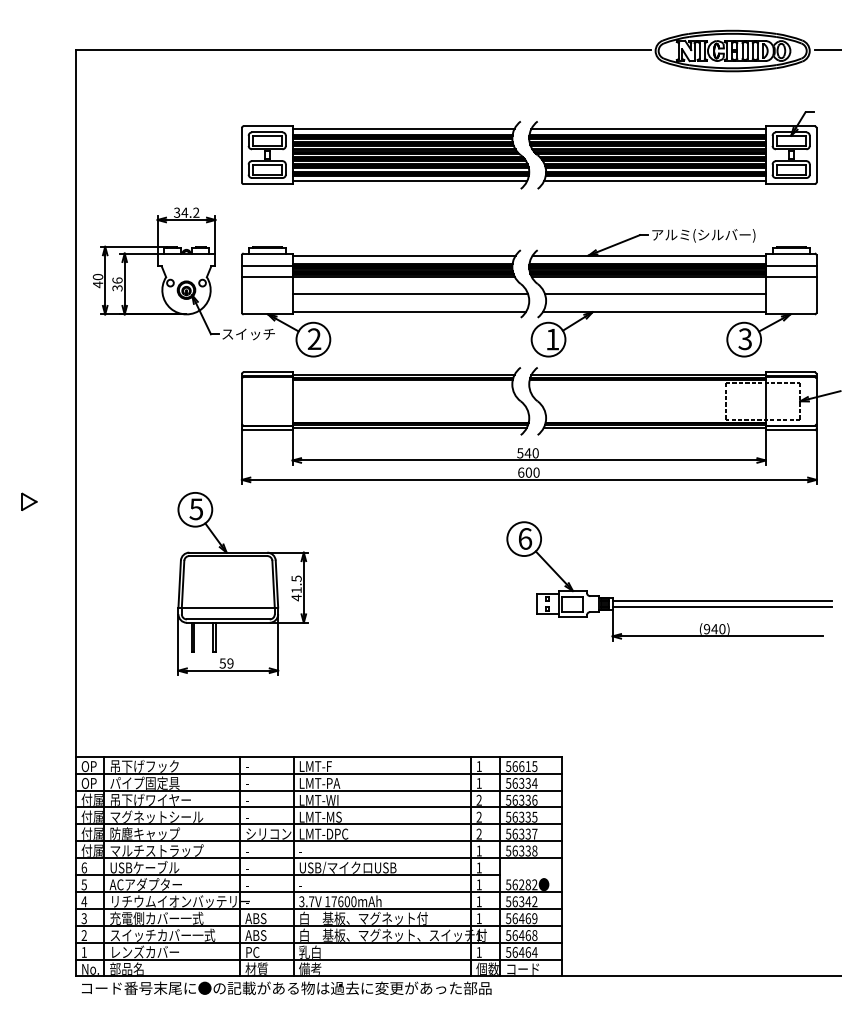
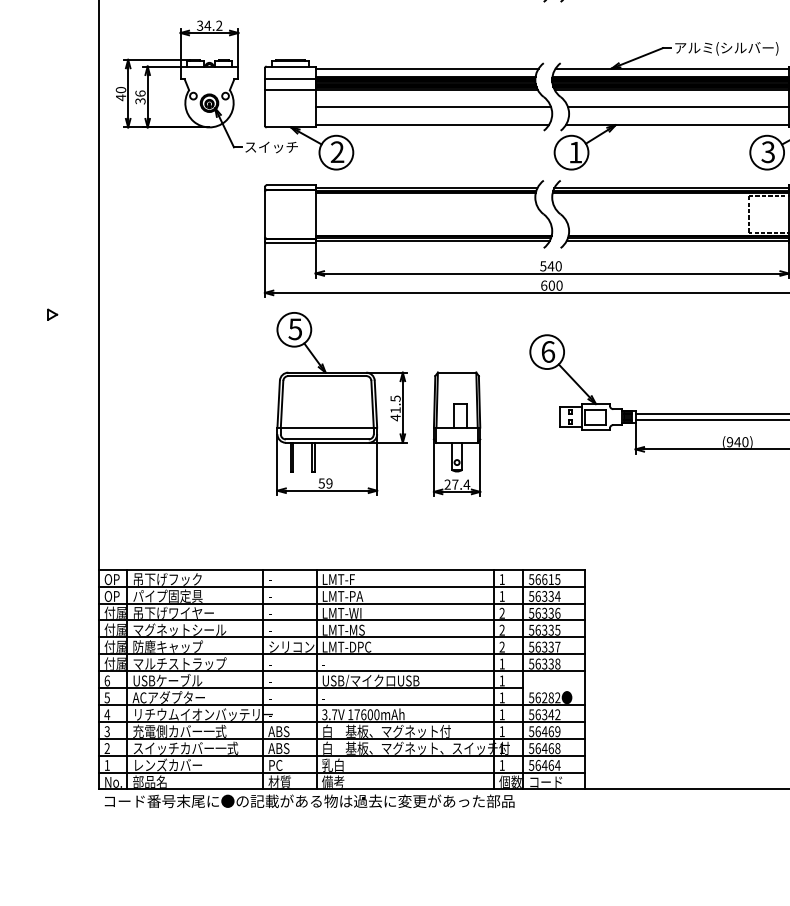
part: (29, 501) -> (52, 314), size x0.62
part: (242, 583) -> (341, 403), moved
part: (433, 620) -> (456, 433), added

